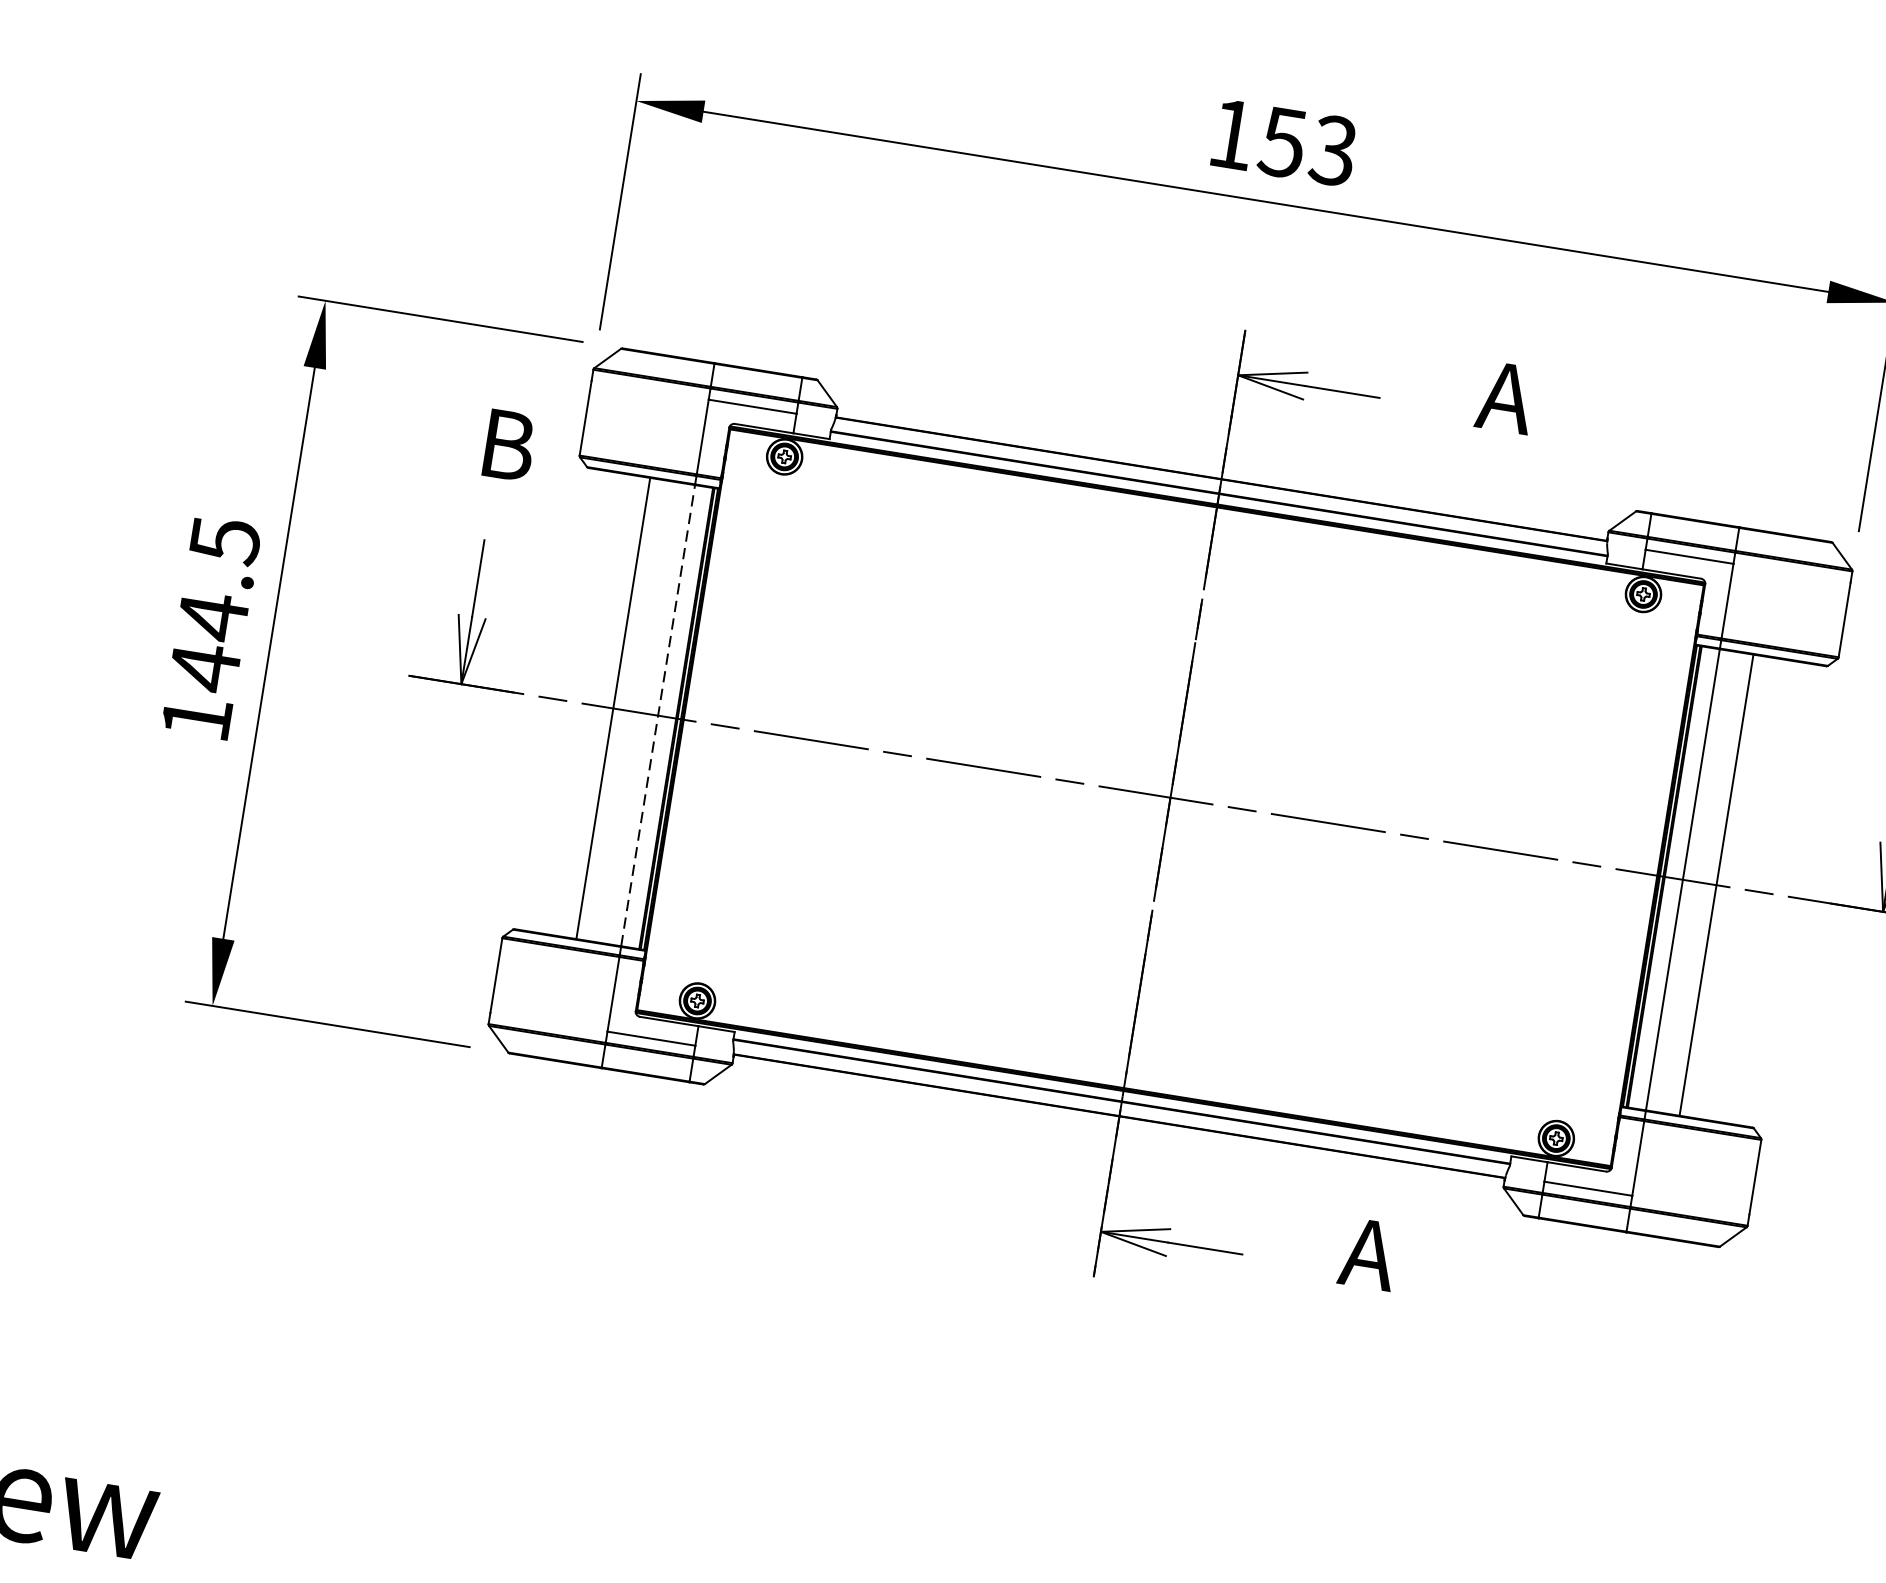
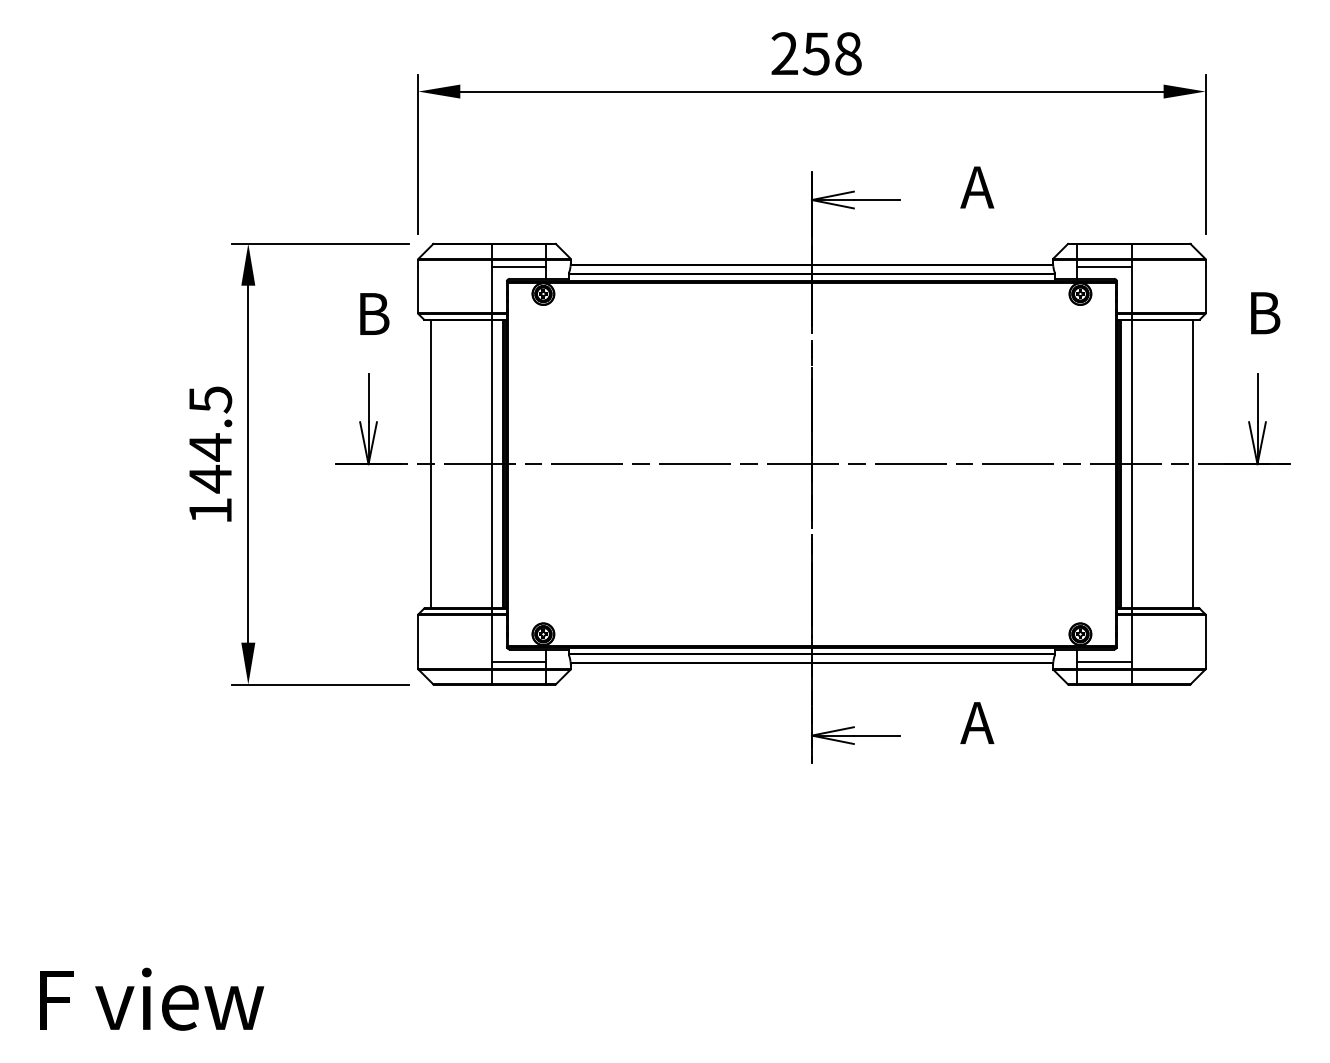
text: (1282, 142) -> (816, 53), 153 -> 258
line: (613, 708) -> (430, 464), moved
line: (658, 714) -> (491, 463), dashed -> solid
line: (1716, 885) -> (1193, 464), moved

